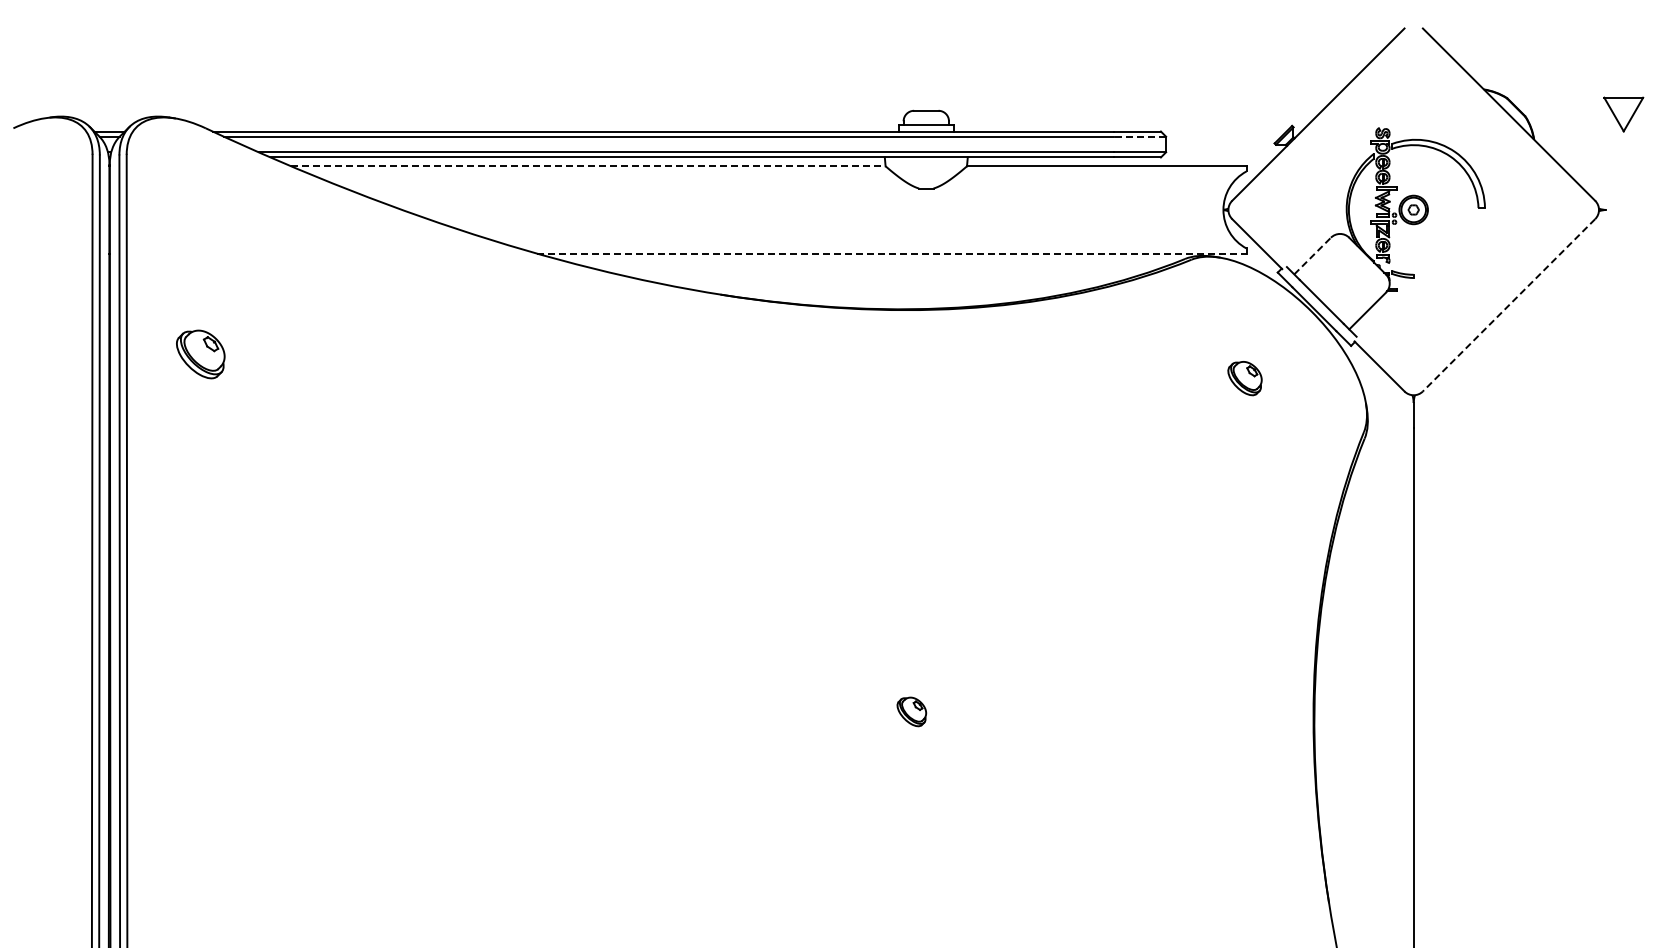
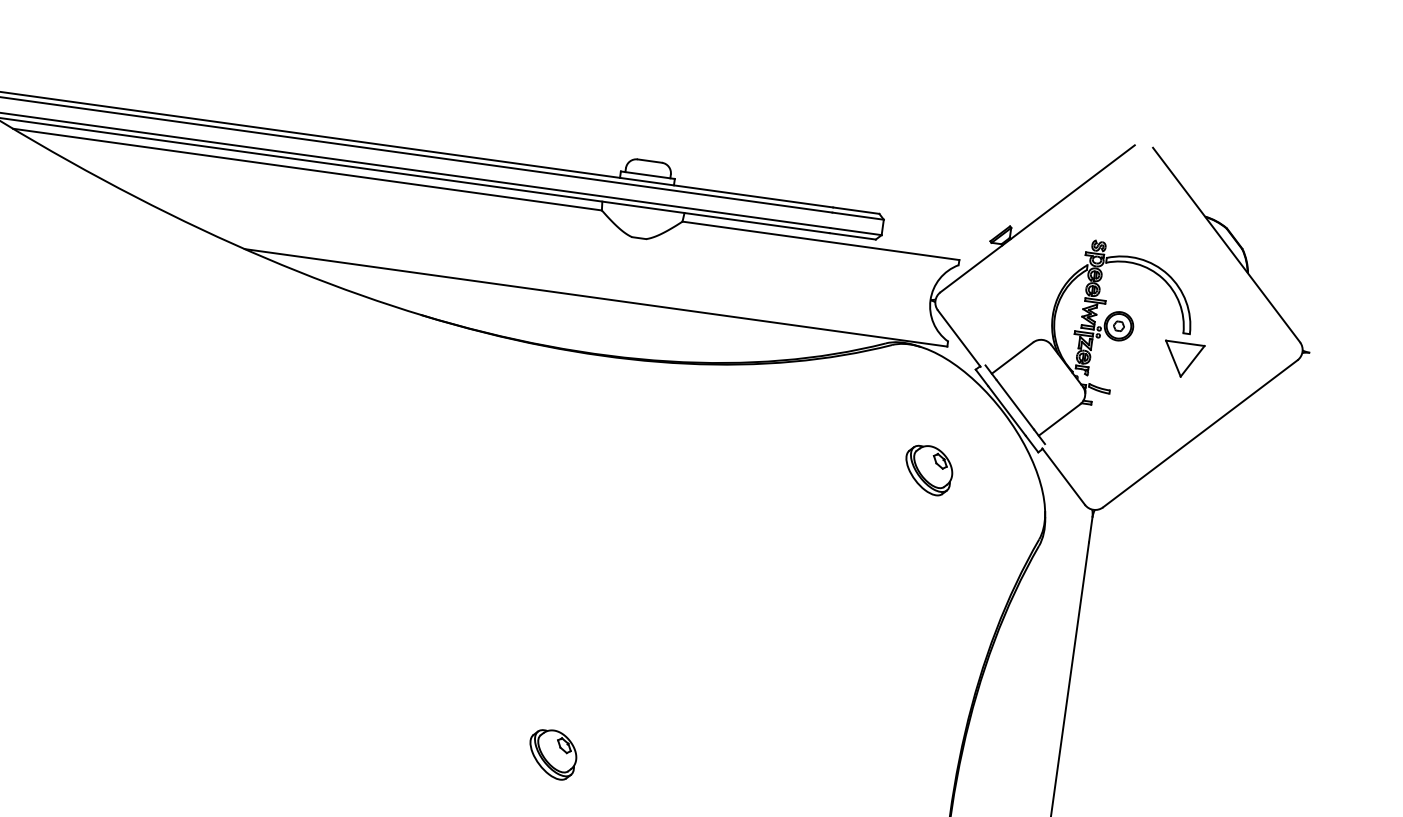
part: (1623, 114) -> (1182, 359), moved
line: (1140, 136) -> (858, 215), dashed -> solid
line: (588, 166) -> (307, 169), dashed -> solid
line: (891, 253) -> (595, 297), dashed -> solid
line: (1312, 256) -> (1012, 358), dashed -> solid
line: (1509, 305) -> (1200, 434), dashed -> solid
part: (1244, 378) -> (928, 469), size x1.43
part: (911, 711) -> (552, 754), size x1.67

